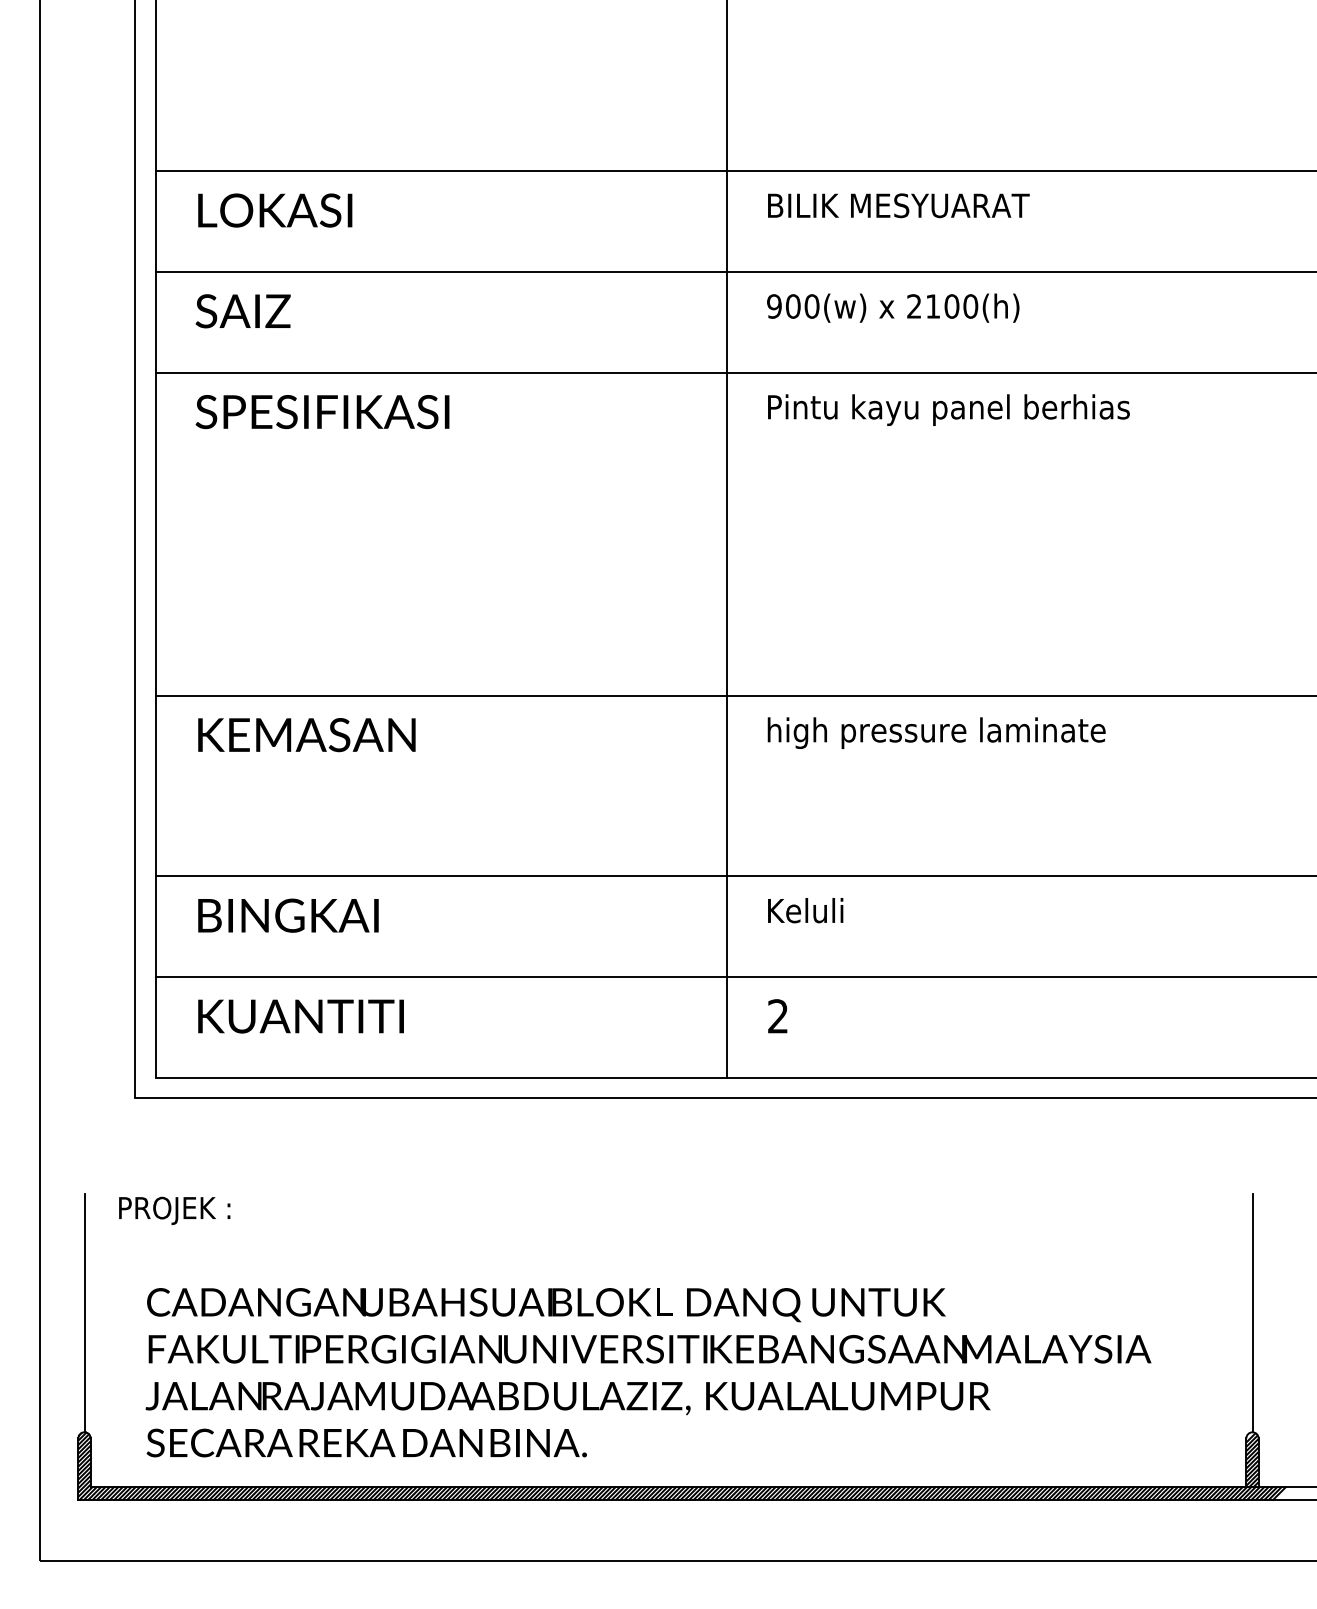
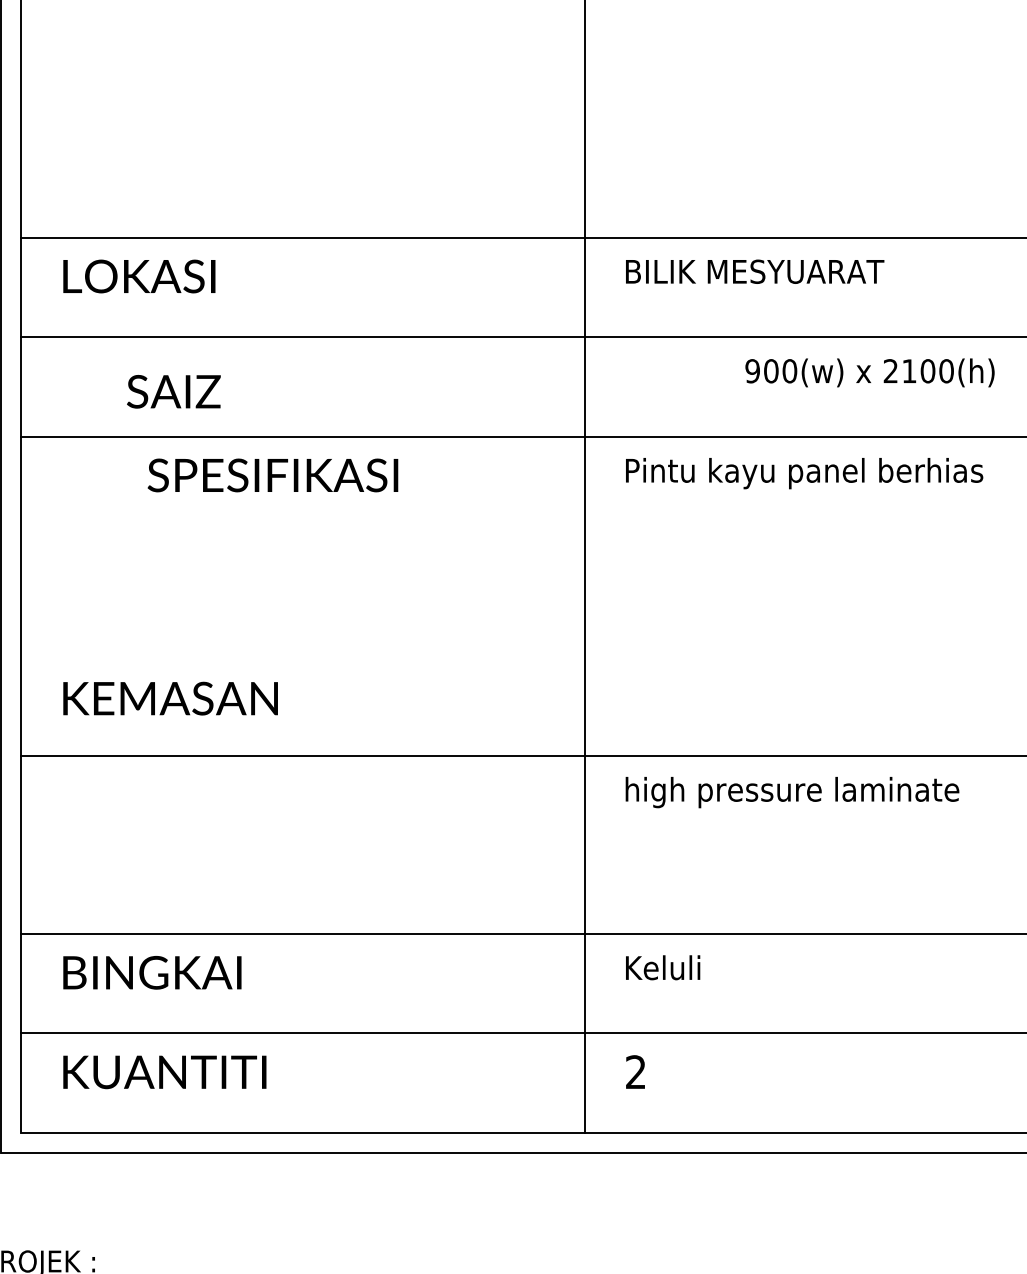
text: (893, 307) -> (870, 372), moved
text: (242, 311) -> (173, 391), moved
text: (322, 412) -> (272, 475), moved
text: (306, 735) -> (170, 699), moved

